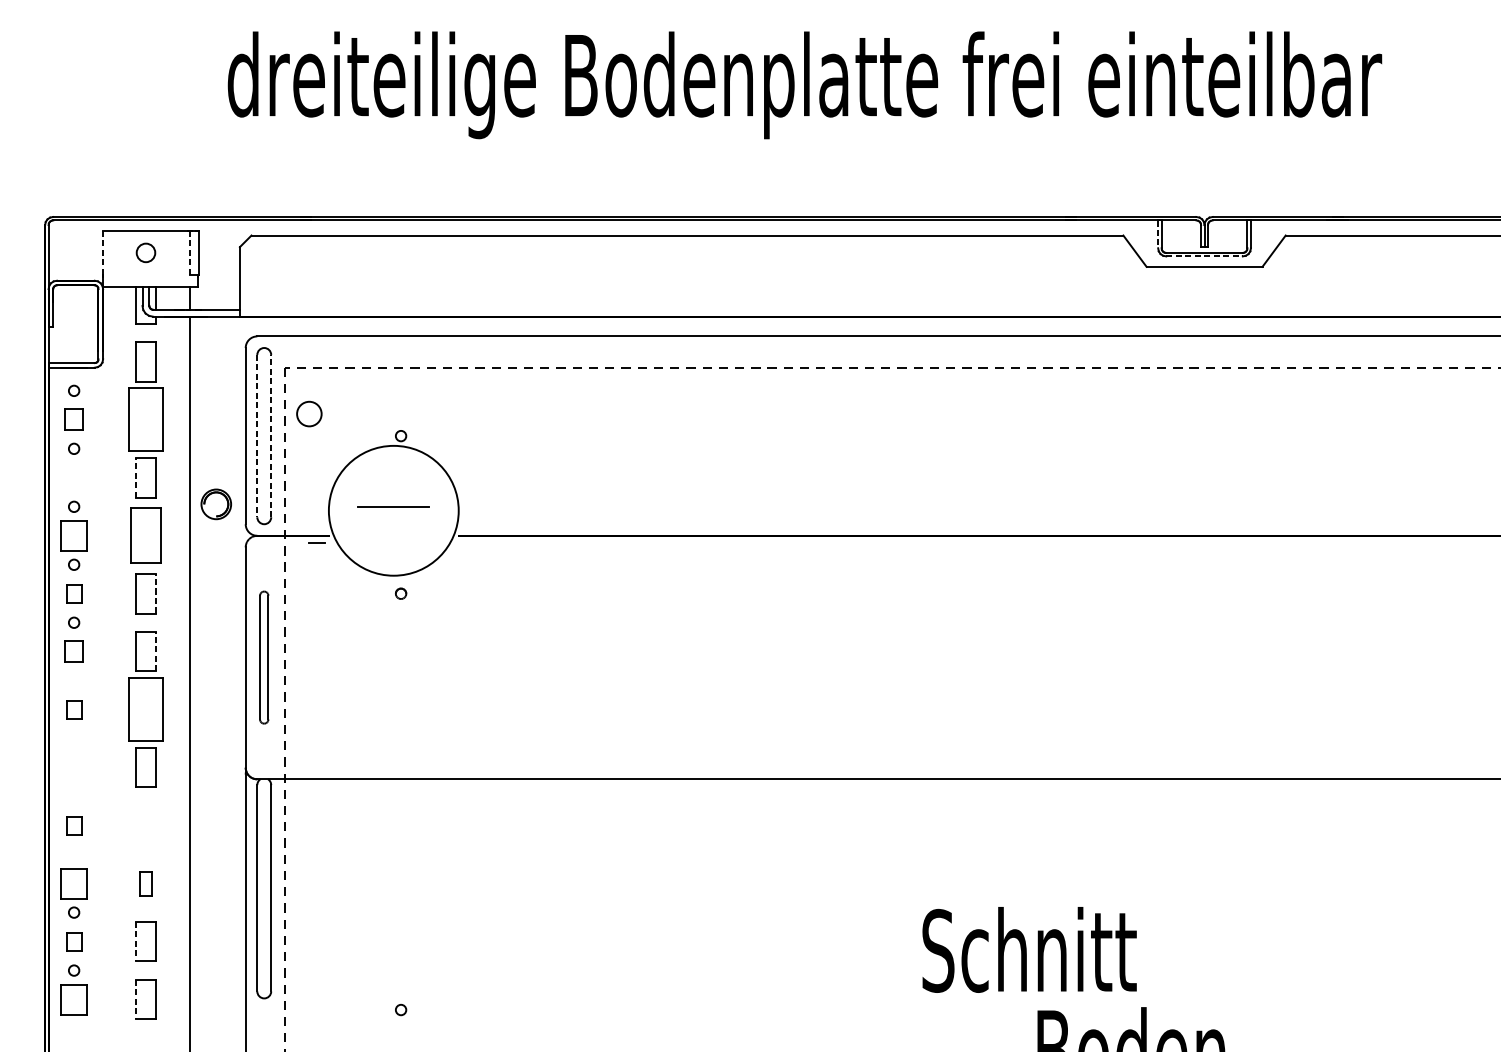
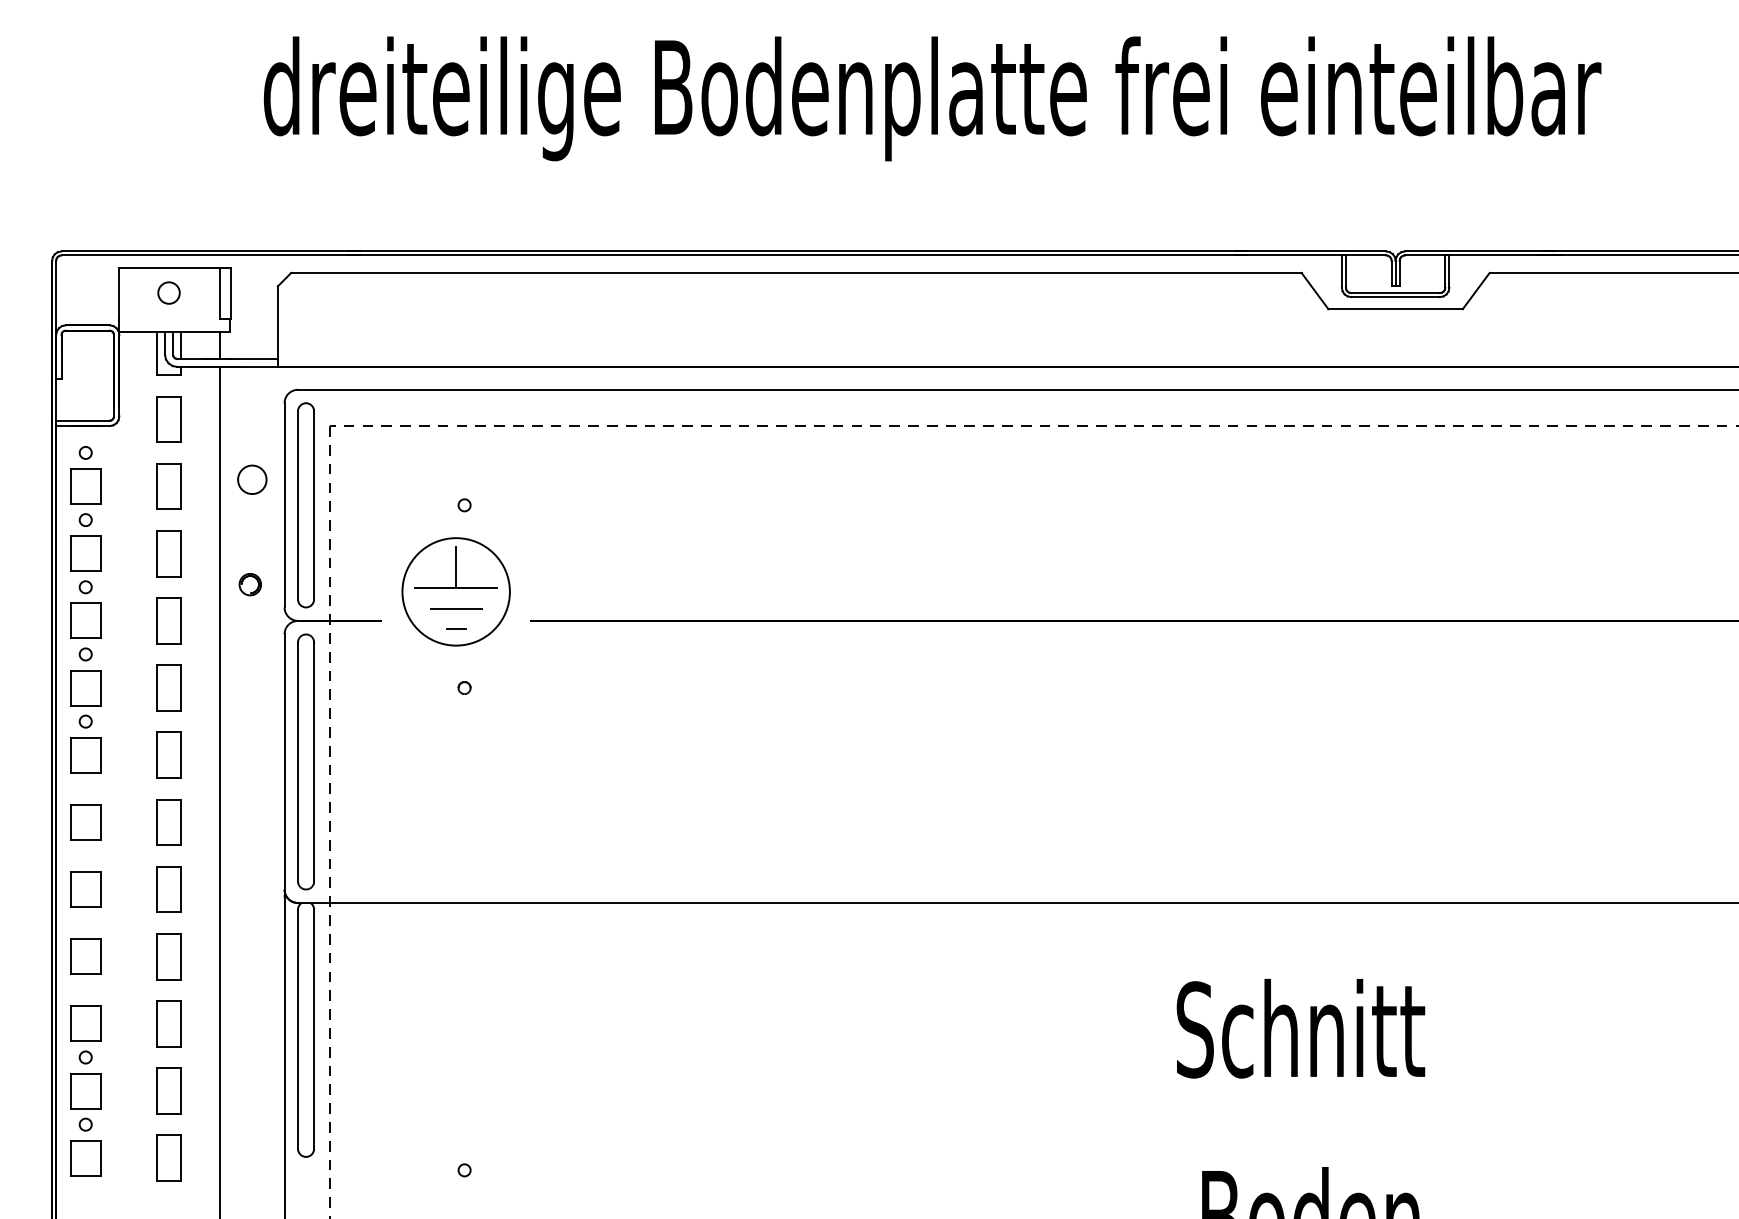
line: (1157, 235) -> (1341, 272), dashed -> solid
line: (103, 253) -> (119, 293), dashed -> solid
line: (190, 253) -> (220, 293), dashed -> solid
line: (1205, 256) -> (1396, 297), dashed -> solid
circle: (309, 413) -> (252, 479), moved
part: (73, 419) -> (85, 486), size x1.43
part: (145, 419) -> (168, 486), size x0.62
line: (271, 435) -> (314, 504), dashed -> solid
line: (257, 436) -> (298, 505), dashed -> solid
part: (73, 477) -> (85, 553), added
line: (135, 477) -> (156, 553), dashed -> solid
line: (394, 488) -> (456, 566), added
part: (215, 504) -> (249, 584), size x0.62
circle: (393, 510) -> (455, 591), size x0.71
line: (393, 525) -> (455, 608), added
part: (145, 535) -> (168, 620), size x0.71
line: (317, 542) -> (456, 628), moved
part: (73, 594) -> (85, 688), size x1.67
line: (156, 594) -> (181, 688), dashed -> solid
part: (73, 651) -> (85, 755), size x1.43
line: (156, 651) -> (181, 755), dashed -> solid
part: (263, 657) -> (305, 761), size x1.67
part: (73, 709) -> (85, 822), size x1.67
part: (145, 709) -> (168, 822), size x0.62
part: (73, 767) -> (85, 889), added
part: (73, 825) -> (85, 956), size x1.67
part: (145, 825) -> (168, 956), added
part: (145, 883) -> (168, 1023), size x1.67
part: (73, 941) -> (85, 1091), size x1.67
line: (135, 941) -> (156, 1091), dashed -> solid
text: (1029, 949) -> (1300, 1028), moved
line: (135, 999) -> (156, 1158), dashed -> solid

